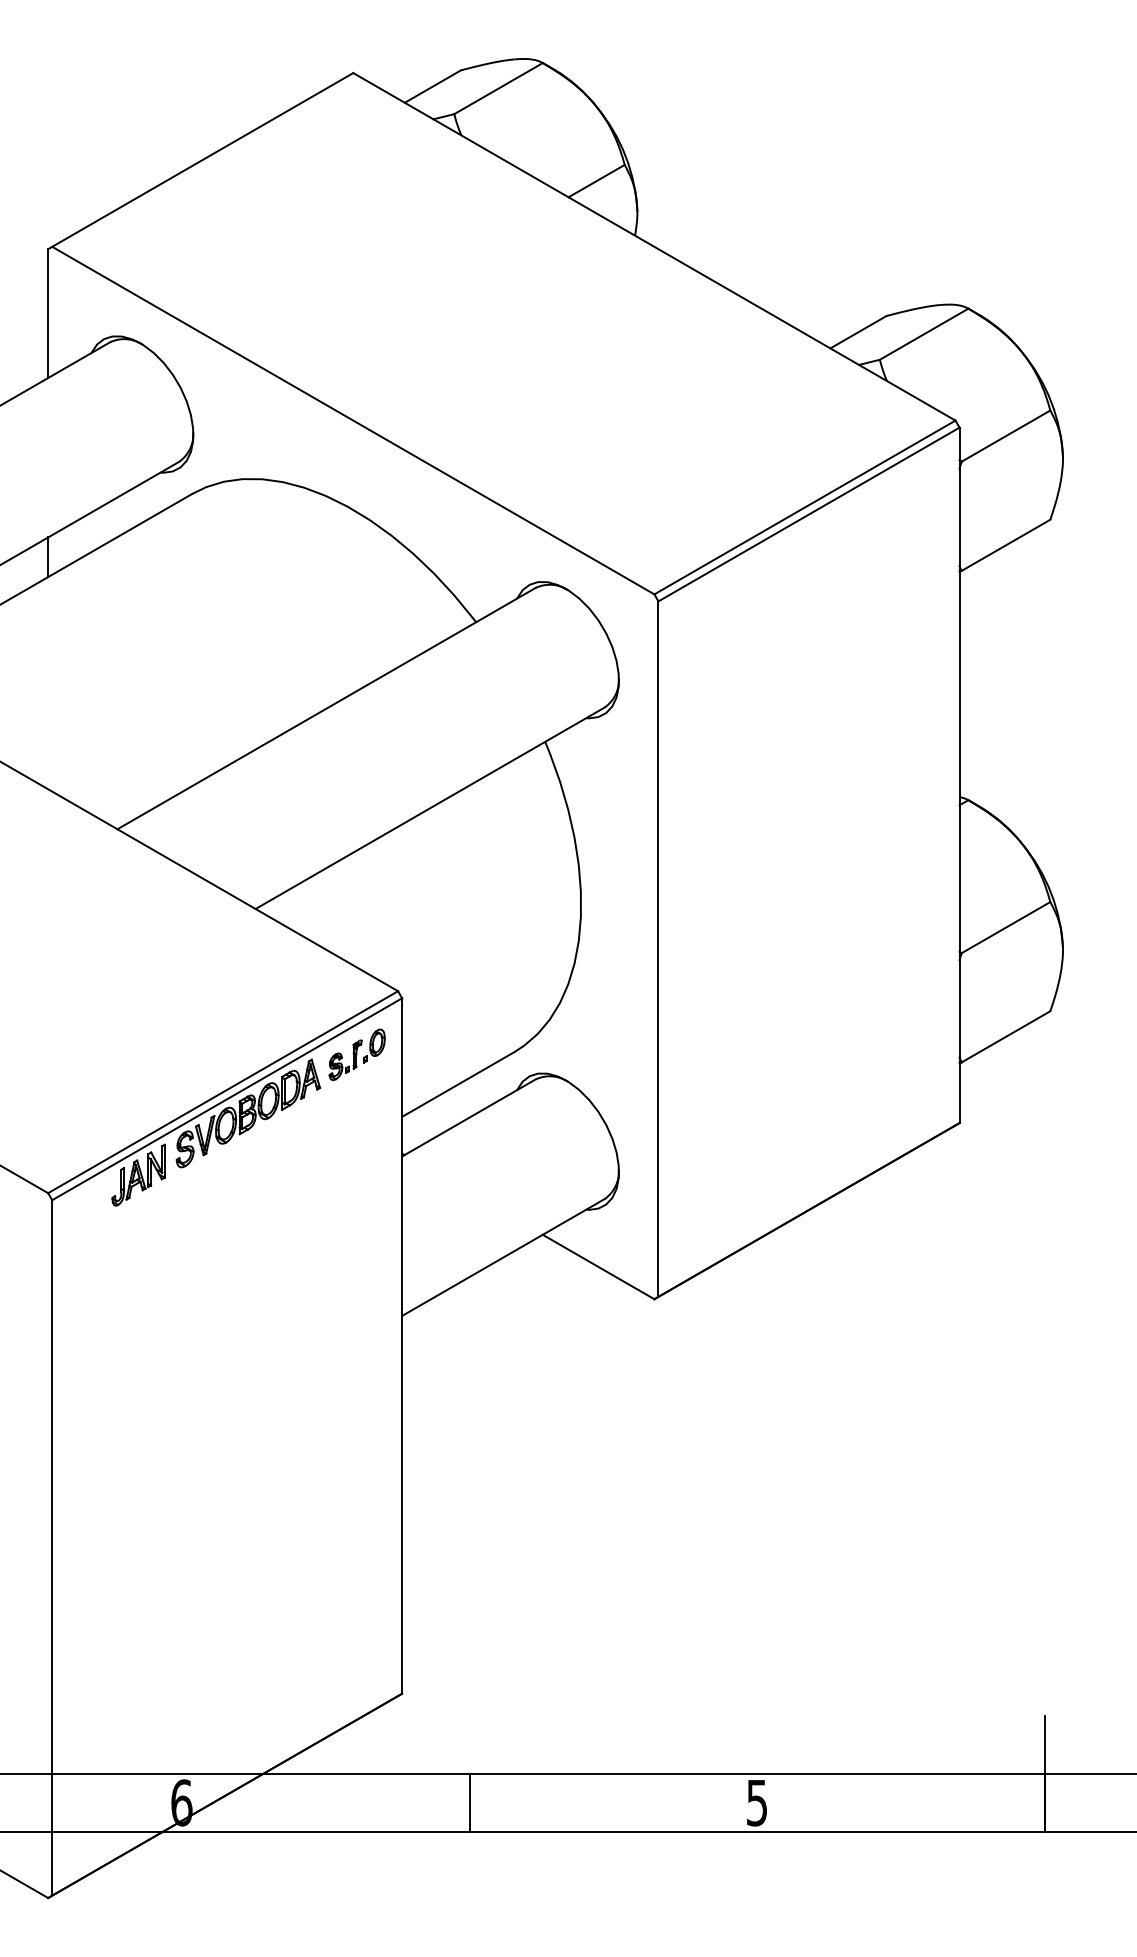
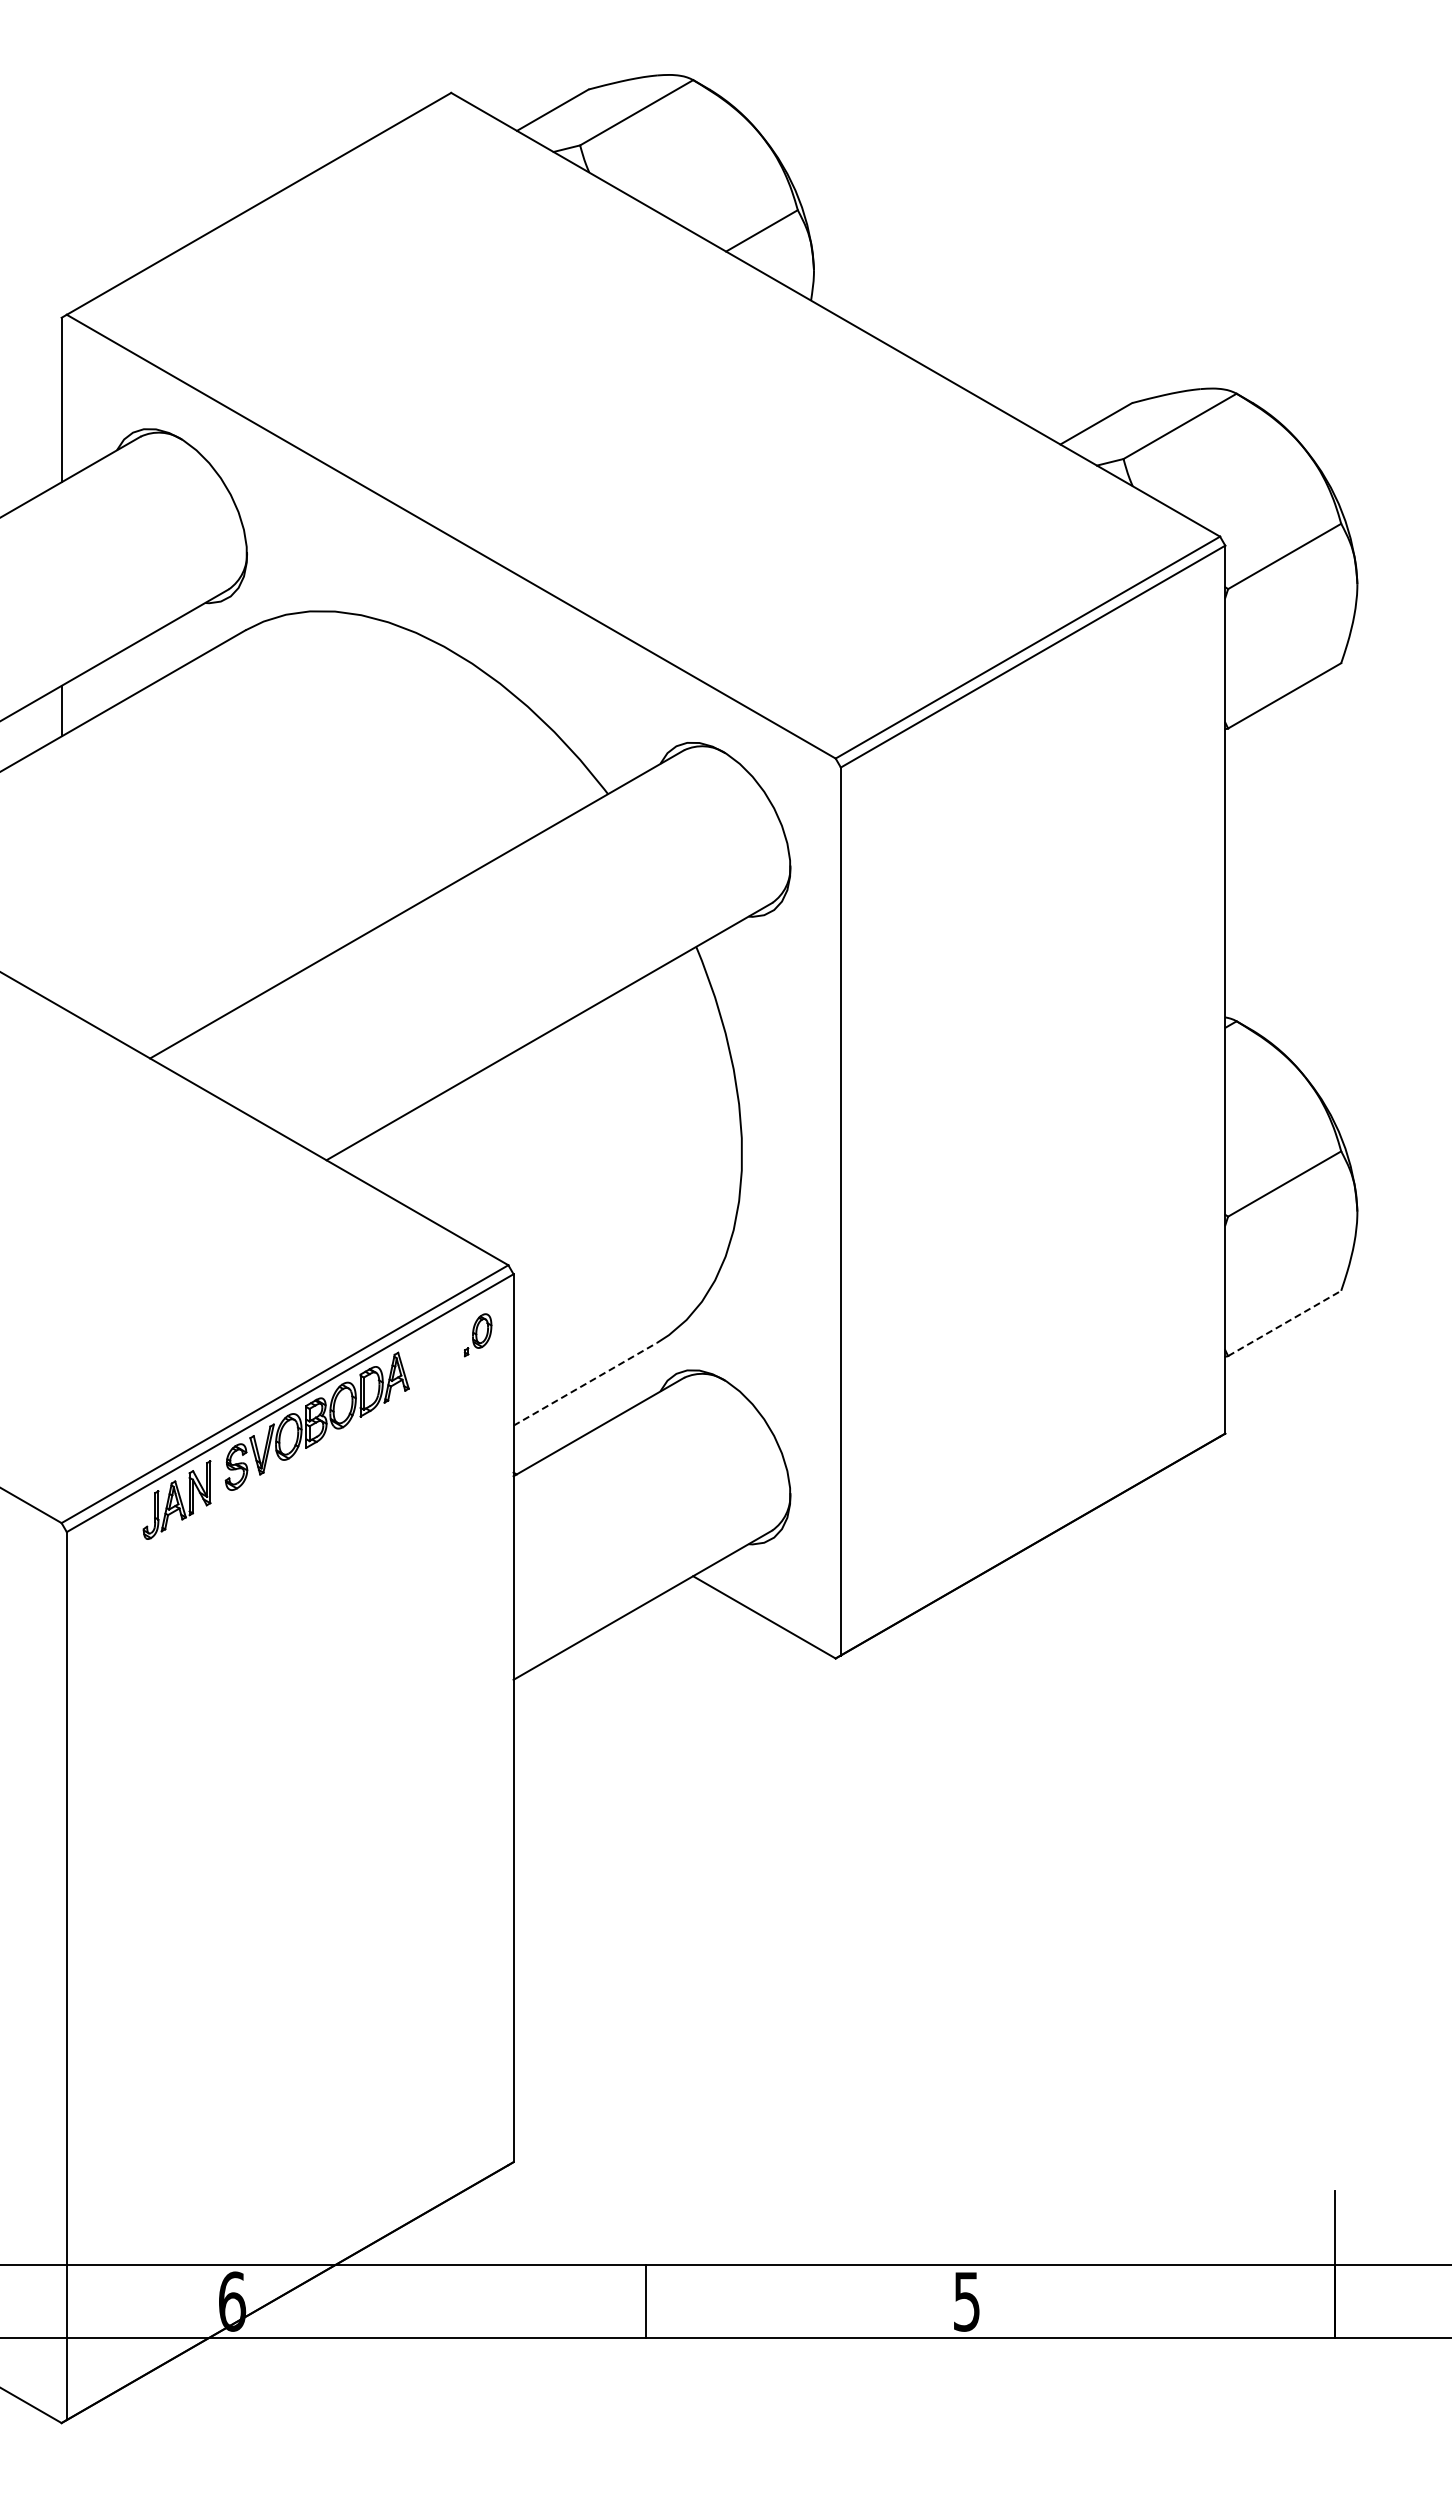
line: (1006, 1036) -> (1285, 1323), solid -> dashed
part: (345, 1060) -> (441, 1353), removed
line: (458, 1084) -> (585, 1384), solid -> dashed
line: (470, 1802) -> (646, 2301), moved

